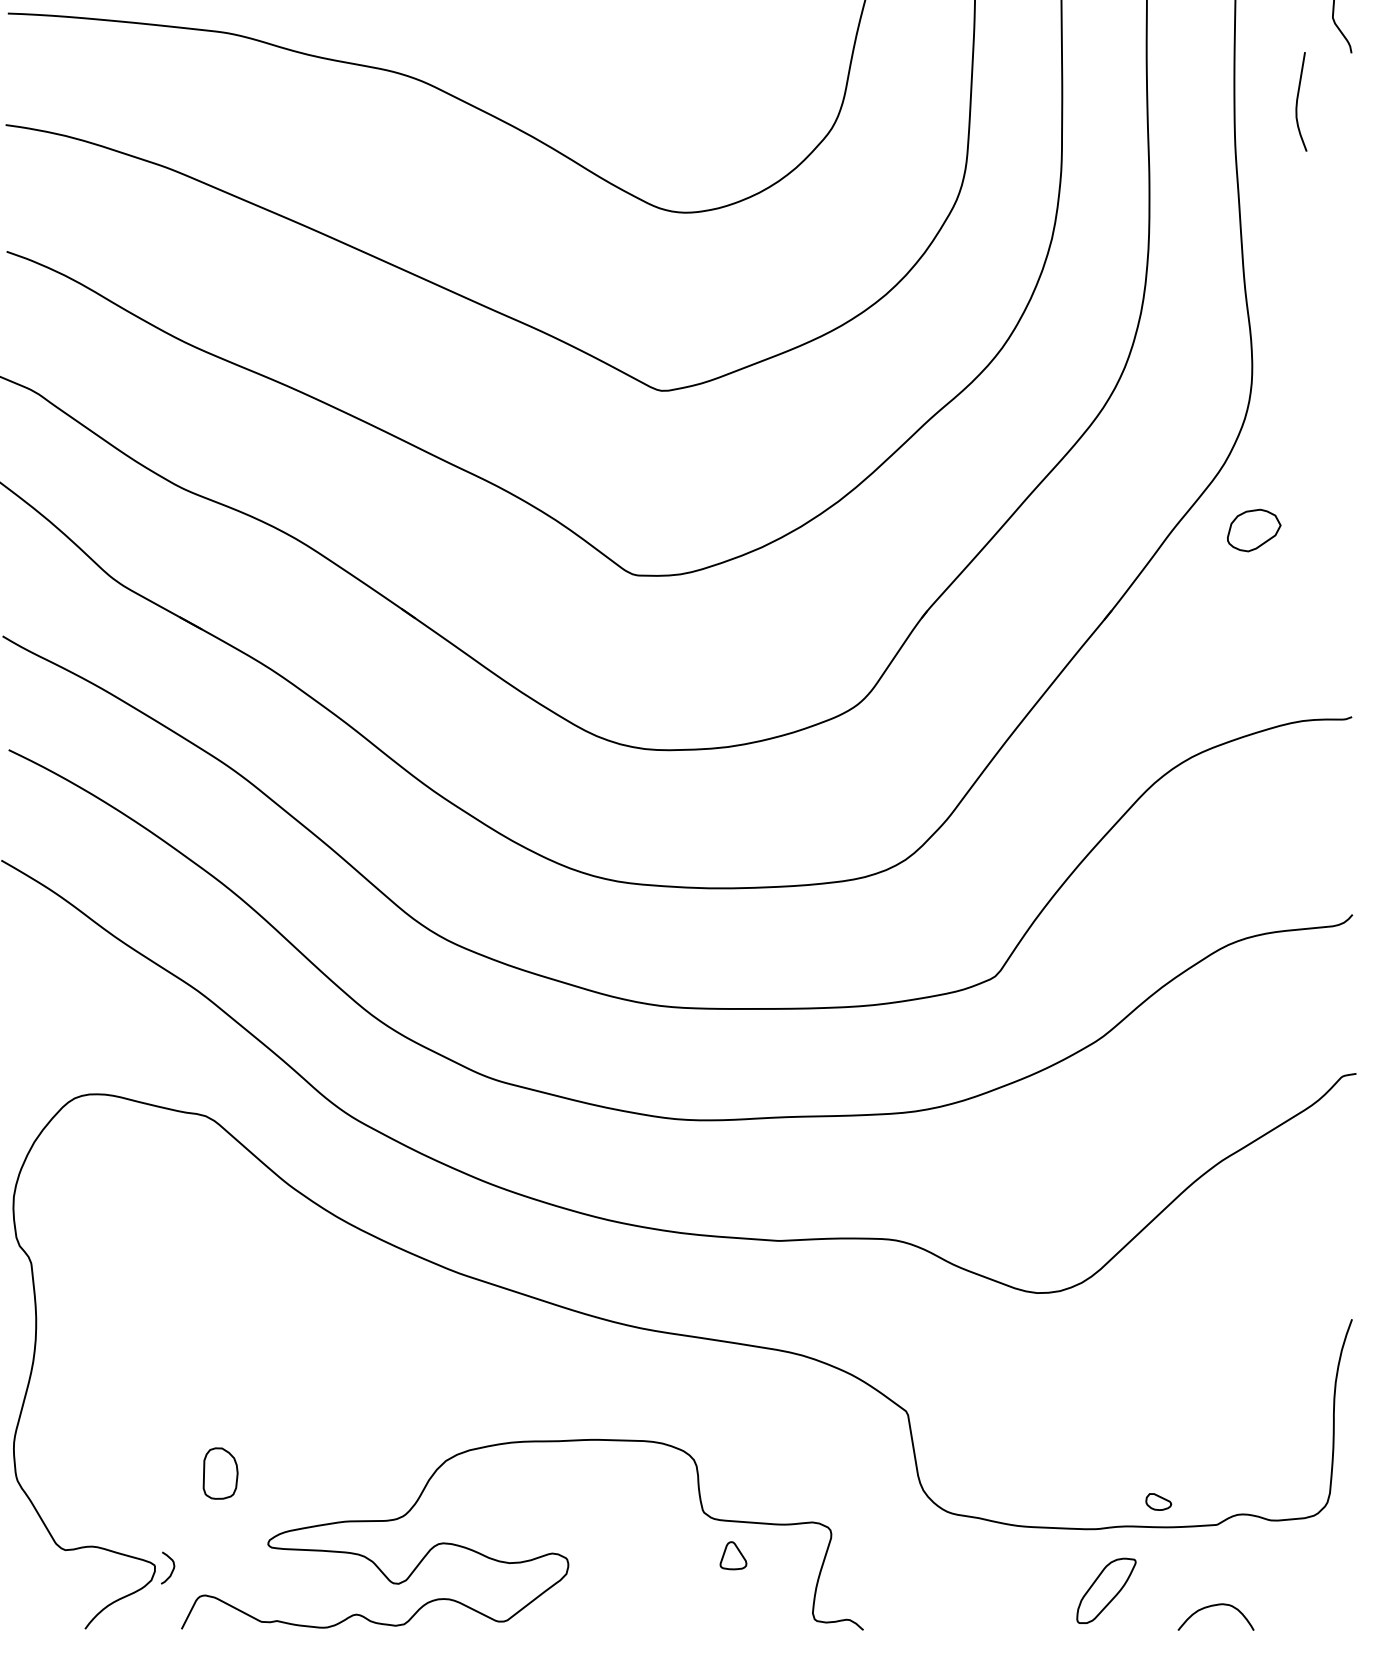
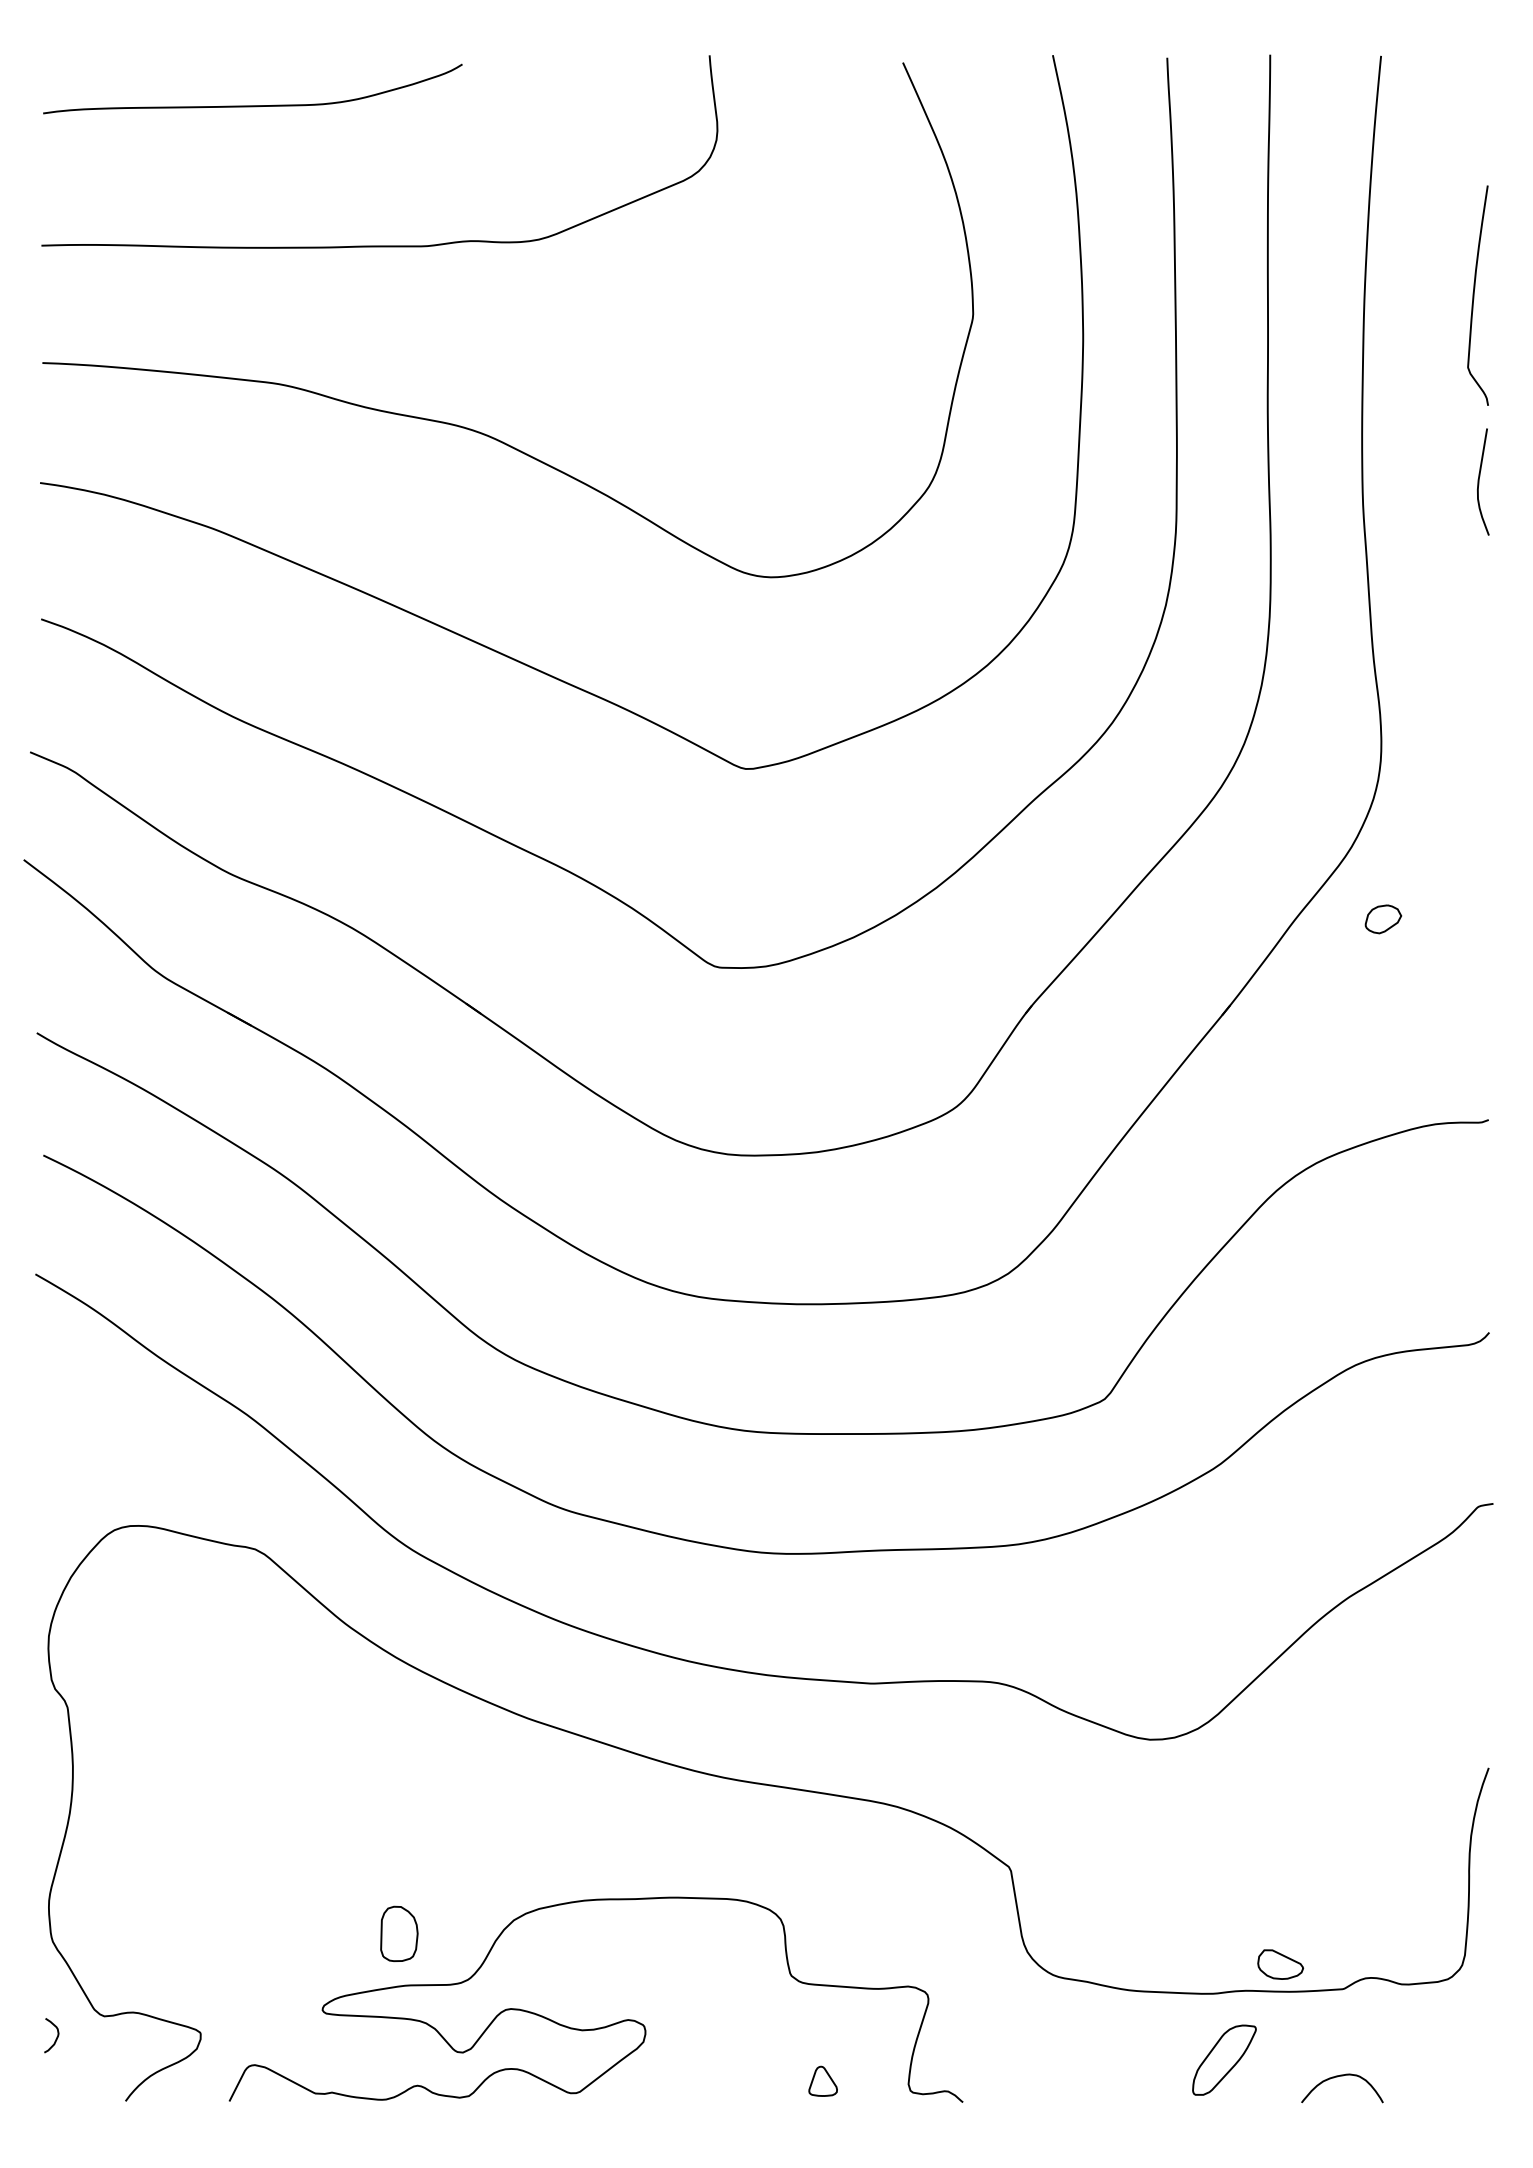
curve: (1297, 101) -> (1479, 481), moved
part: (1254, 530) -> (1383, 919), size x0.62
part: (220, 1473) -> (399, 1933), moved
part: (1158, 1501) -> (1280, 1964), size x1.67
part: (732, 1554) -> (822, 2080), moved
curve: (172, 1568) -> (56, 2036), moved

